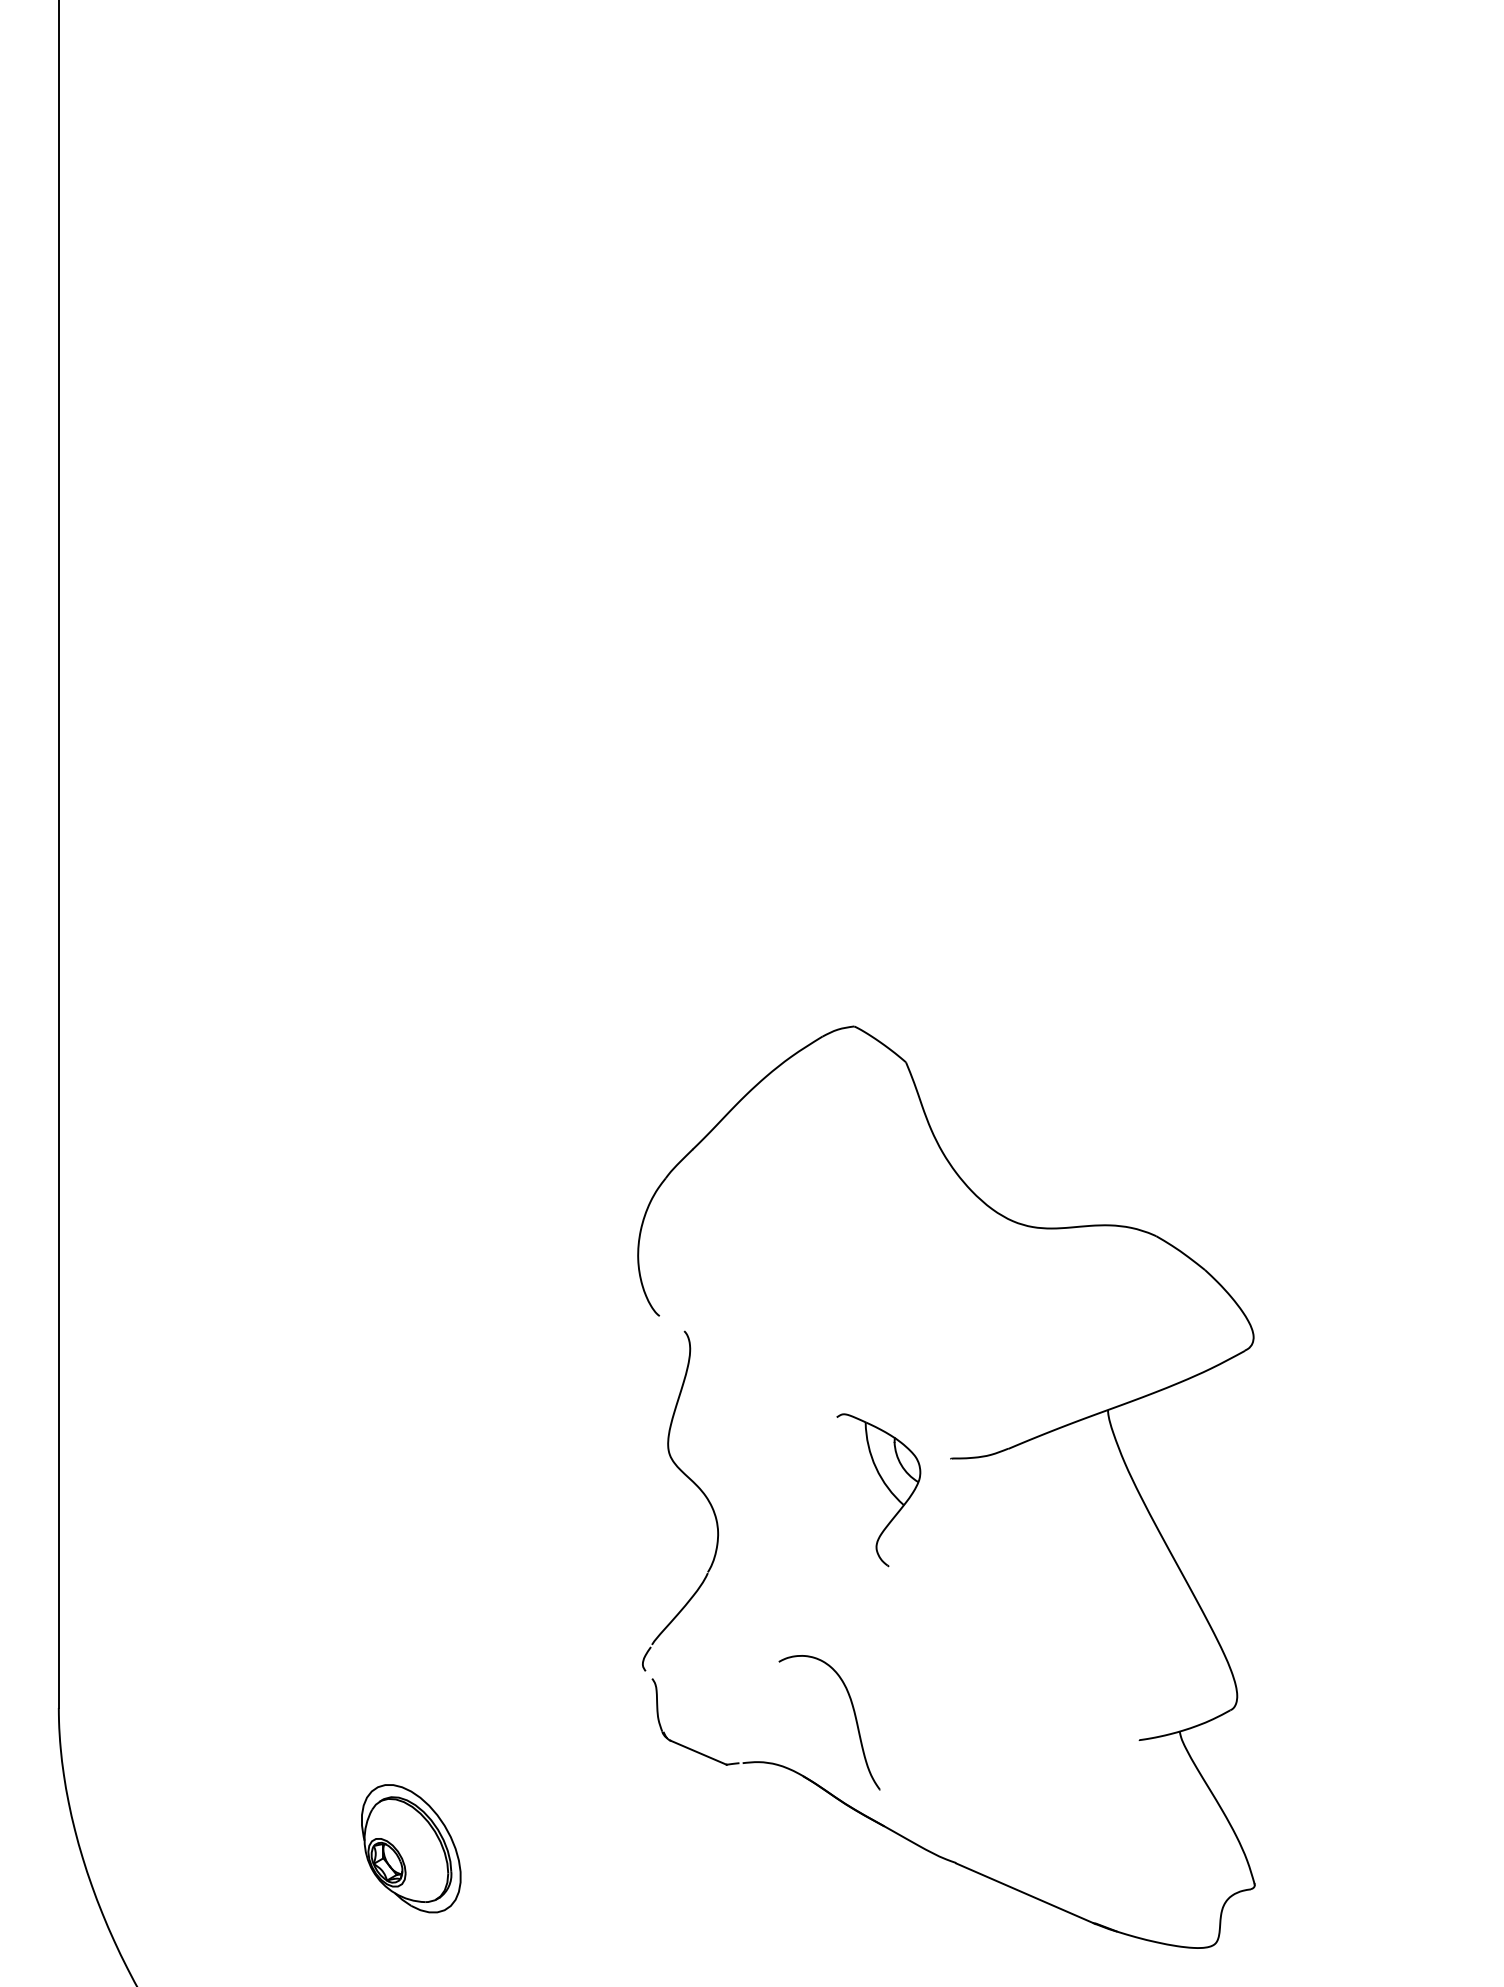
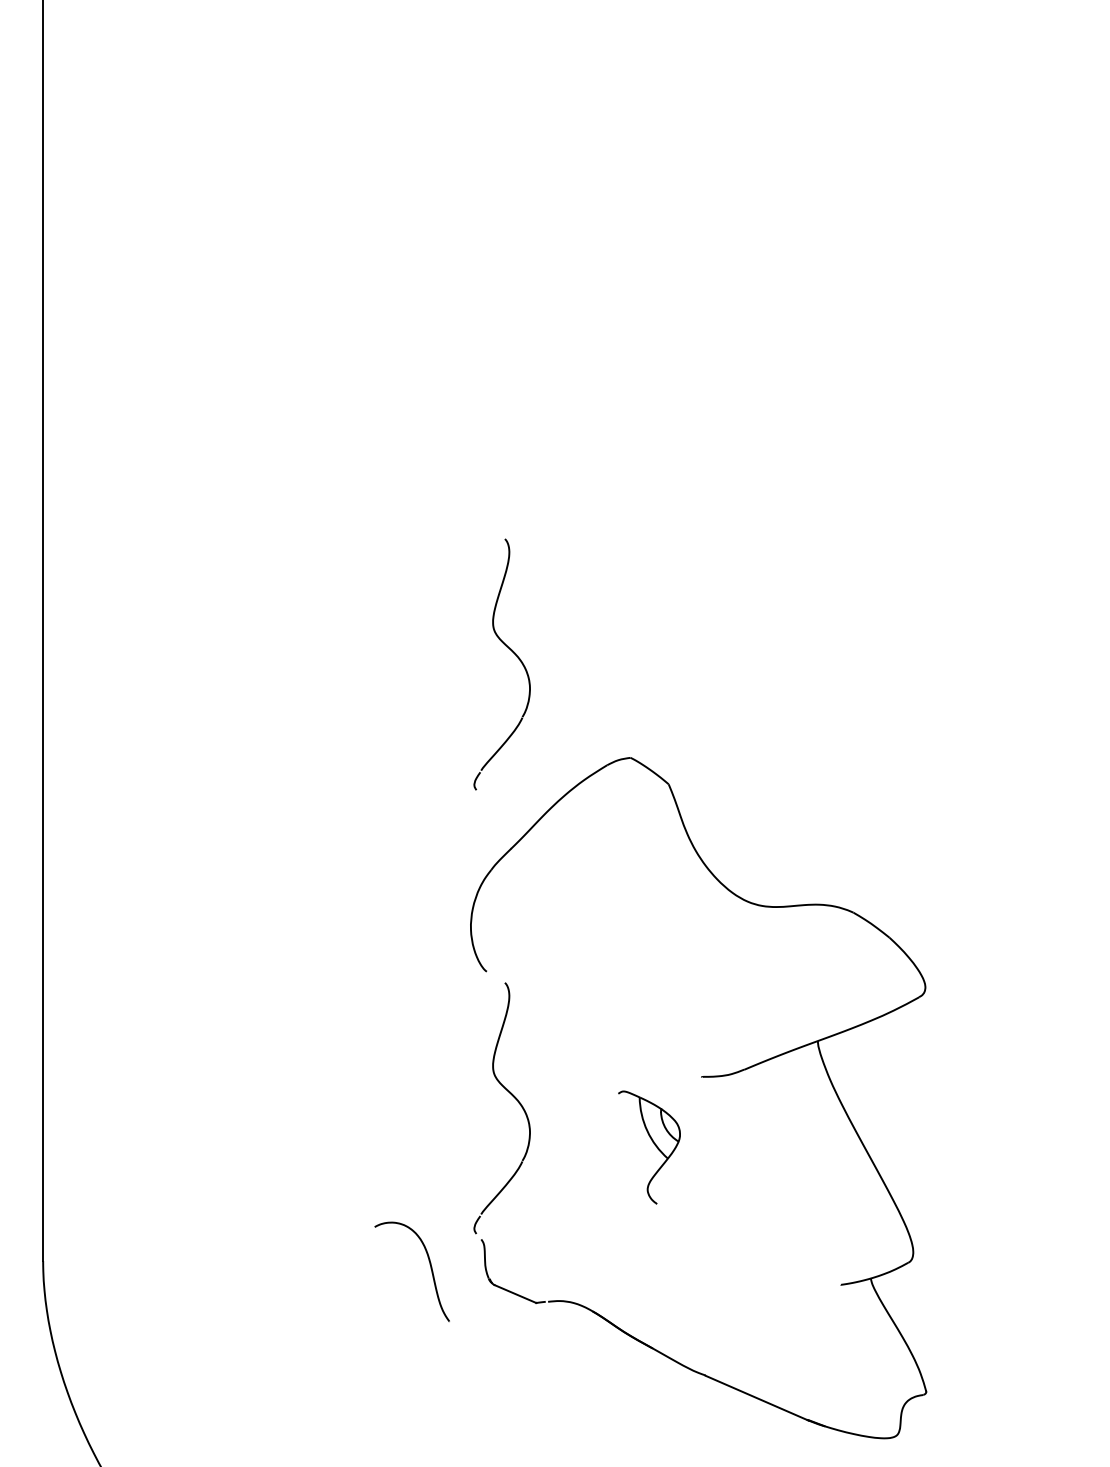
part: (695, 884) -> (513, 653), added
part: (885, 1486) -> (654, 1144), moved
curve: (854, 1717) -> (430, 1268), moved
part: (411, 1848) -> (303, 1364), removed

